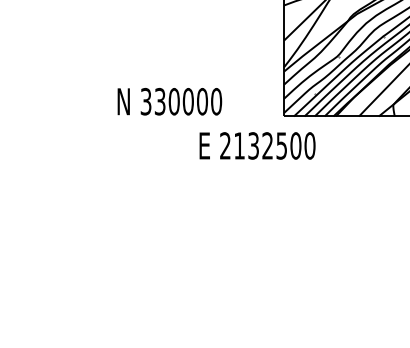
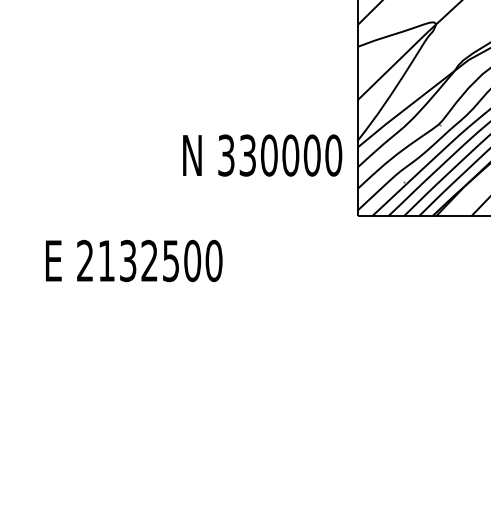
text: (169, 101) -> (262, 155), moved
text: (257, 145) -> (134, 260), moved

